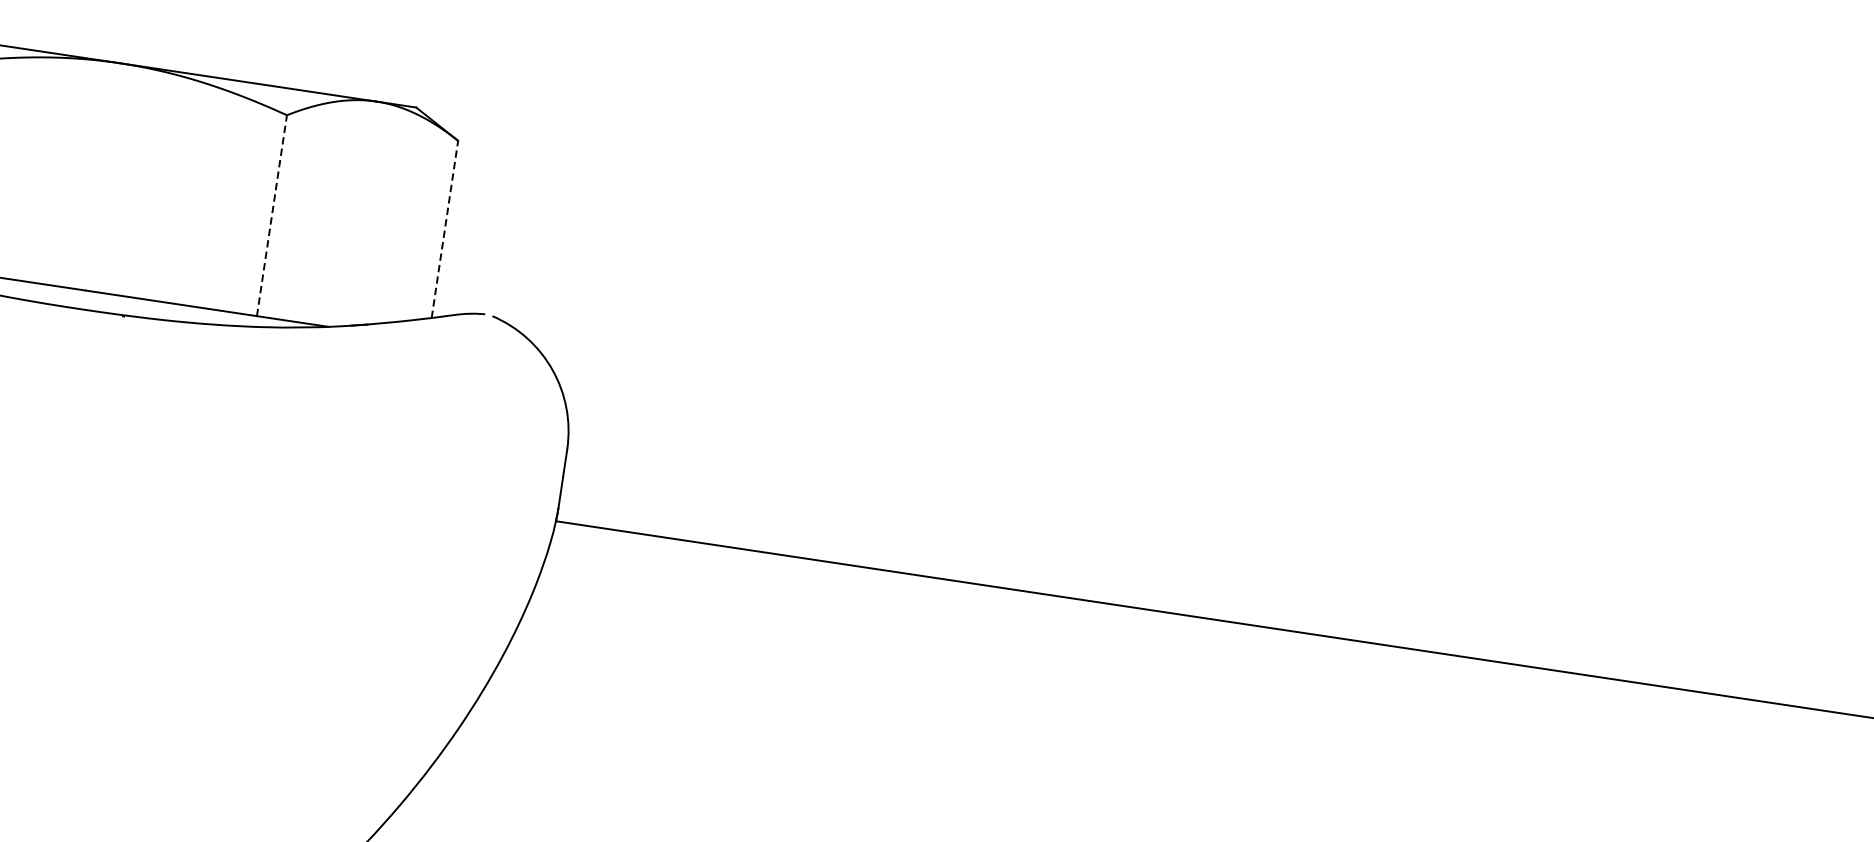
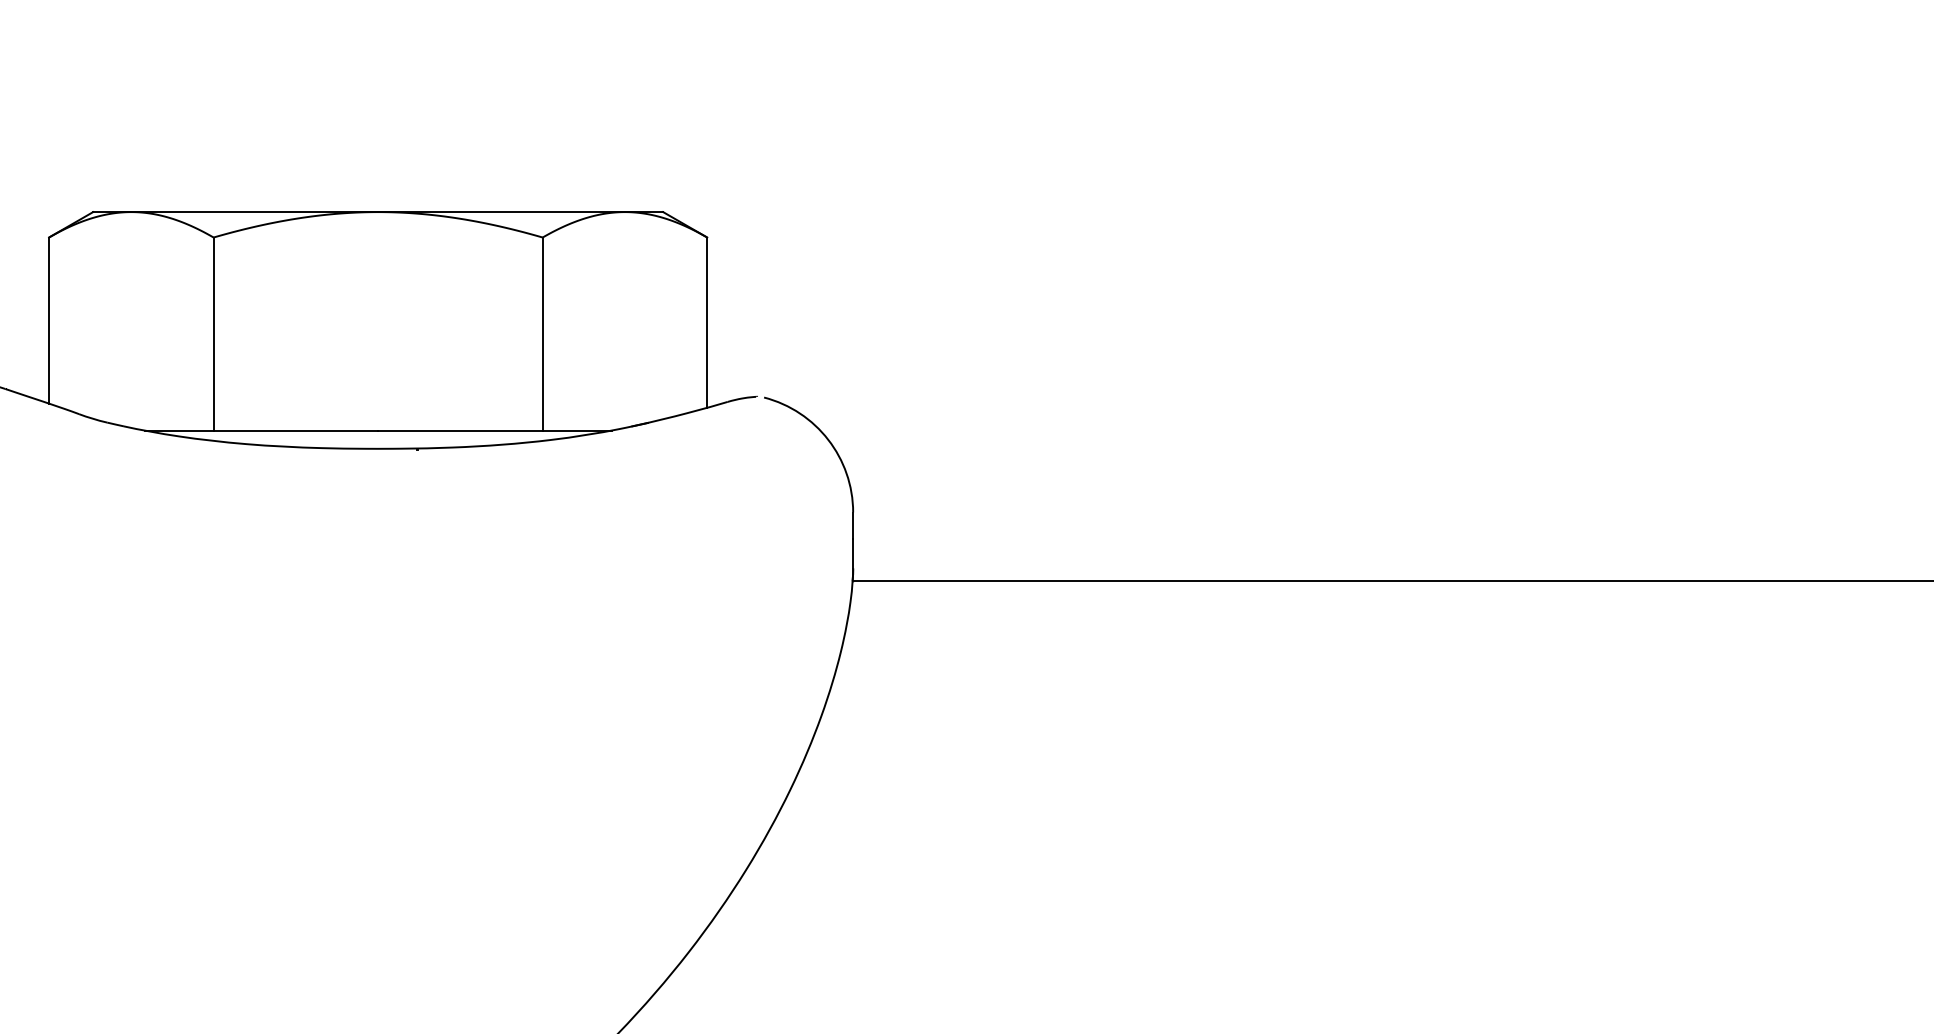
line: (271, 216) -> (542, 334), dashed -> solid
line: (445, 229) -> (707, 322), dashed -> solid

